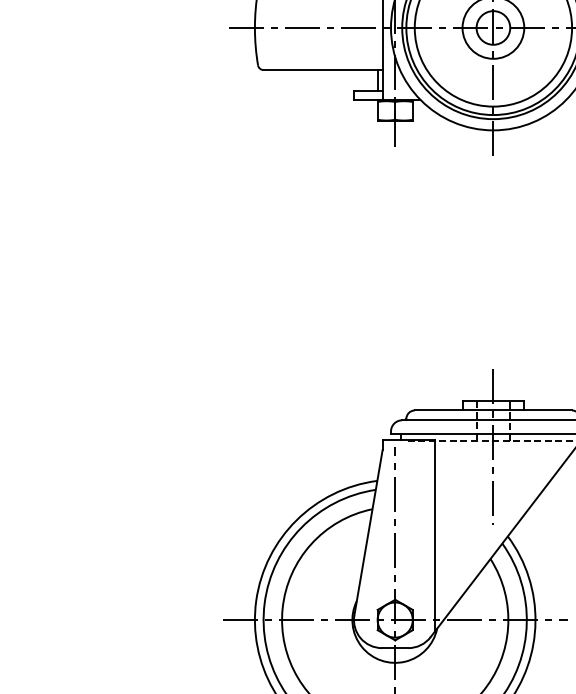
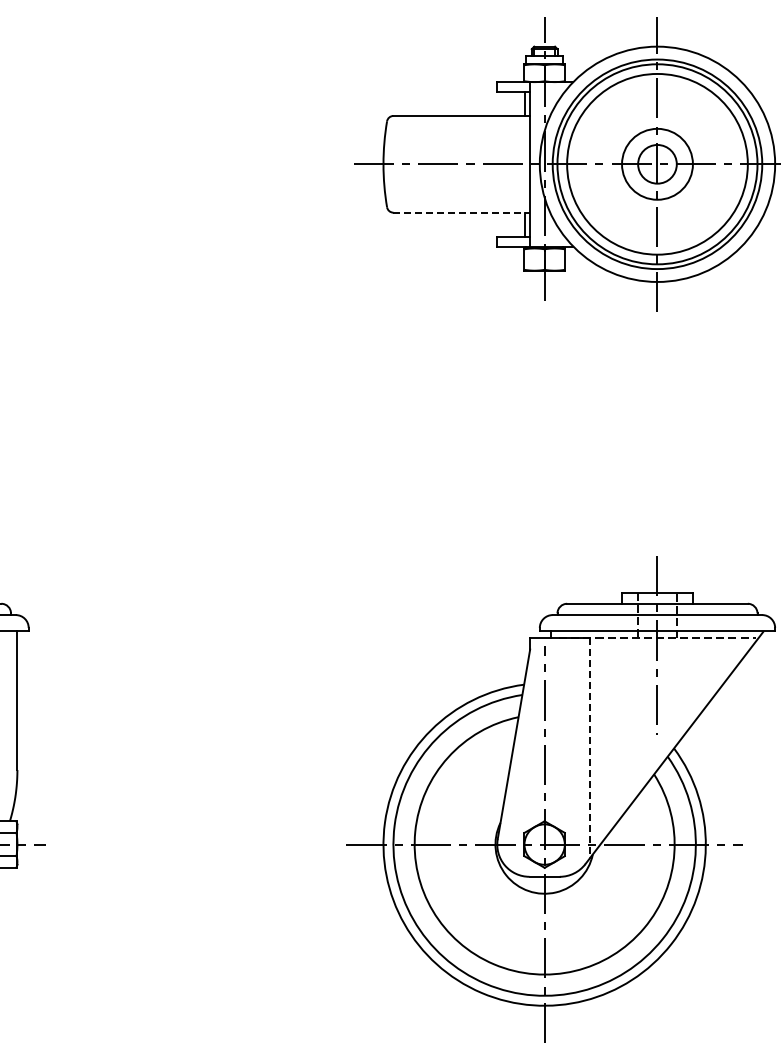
line: (323, 69) -> (462, 212), solid -> dashed
line: (434, 536) -> (589, 748), solid -> dashed

